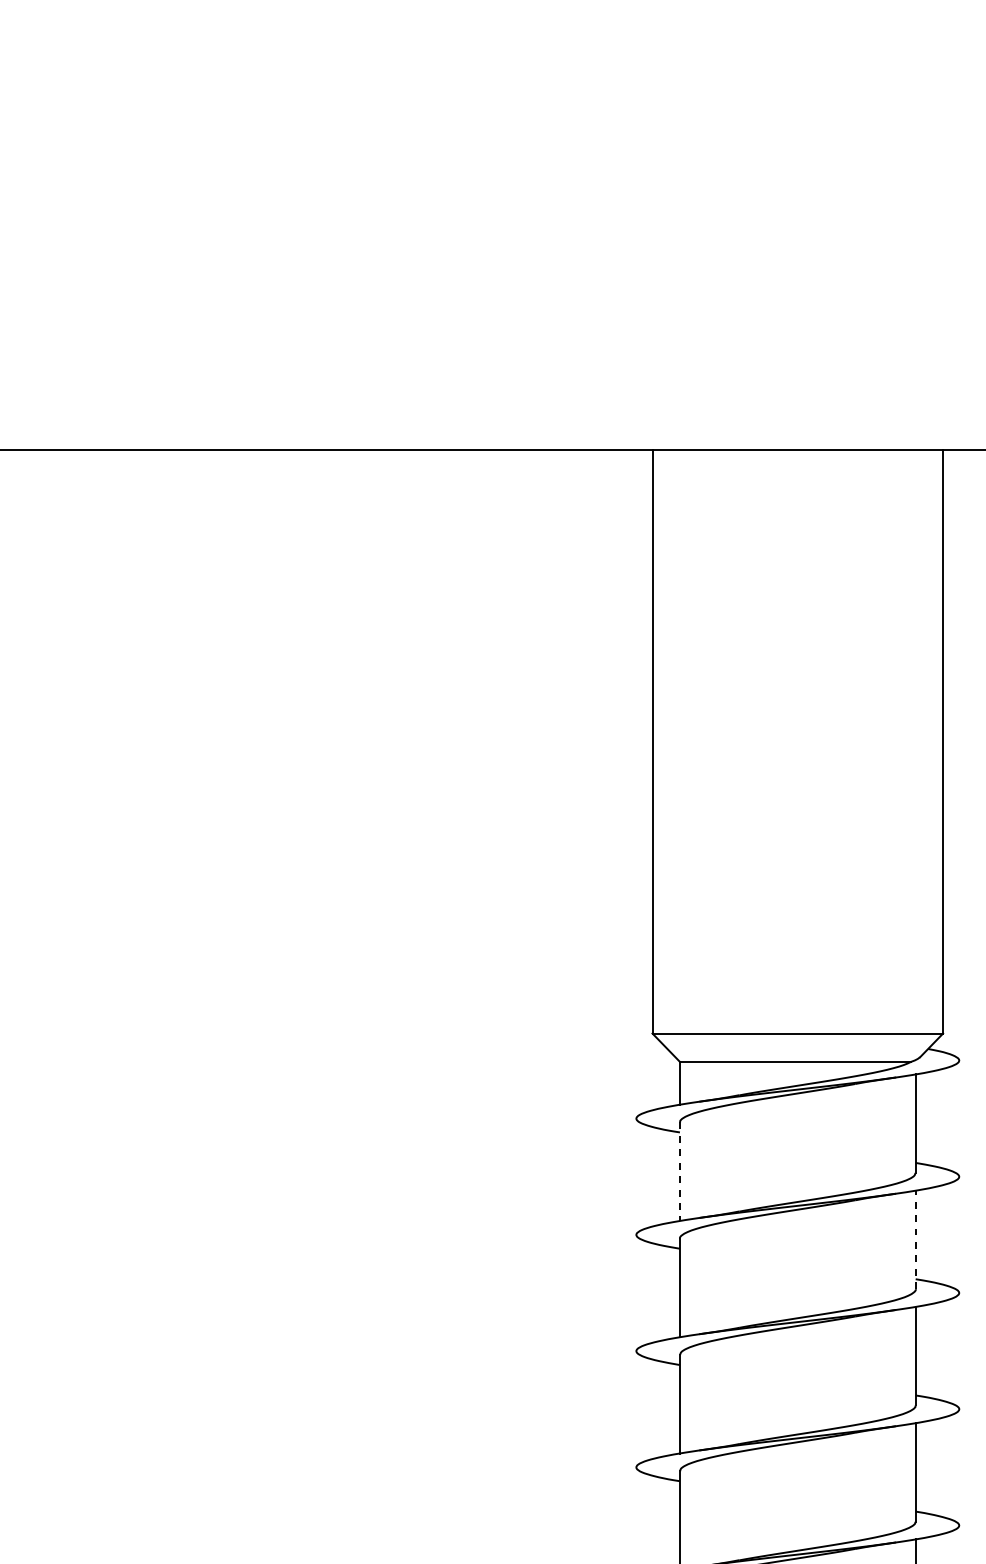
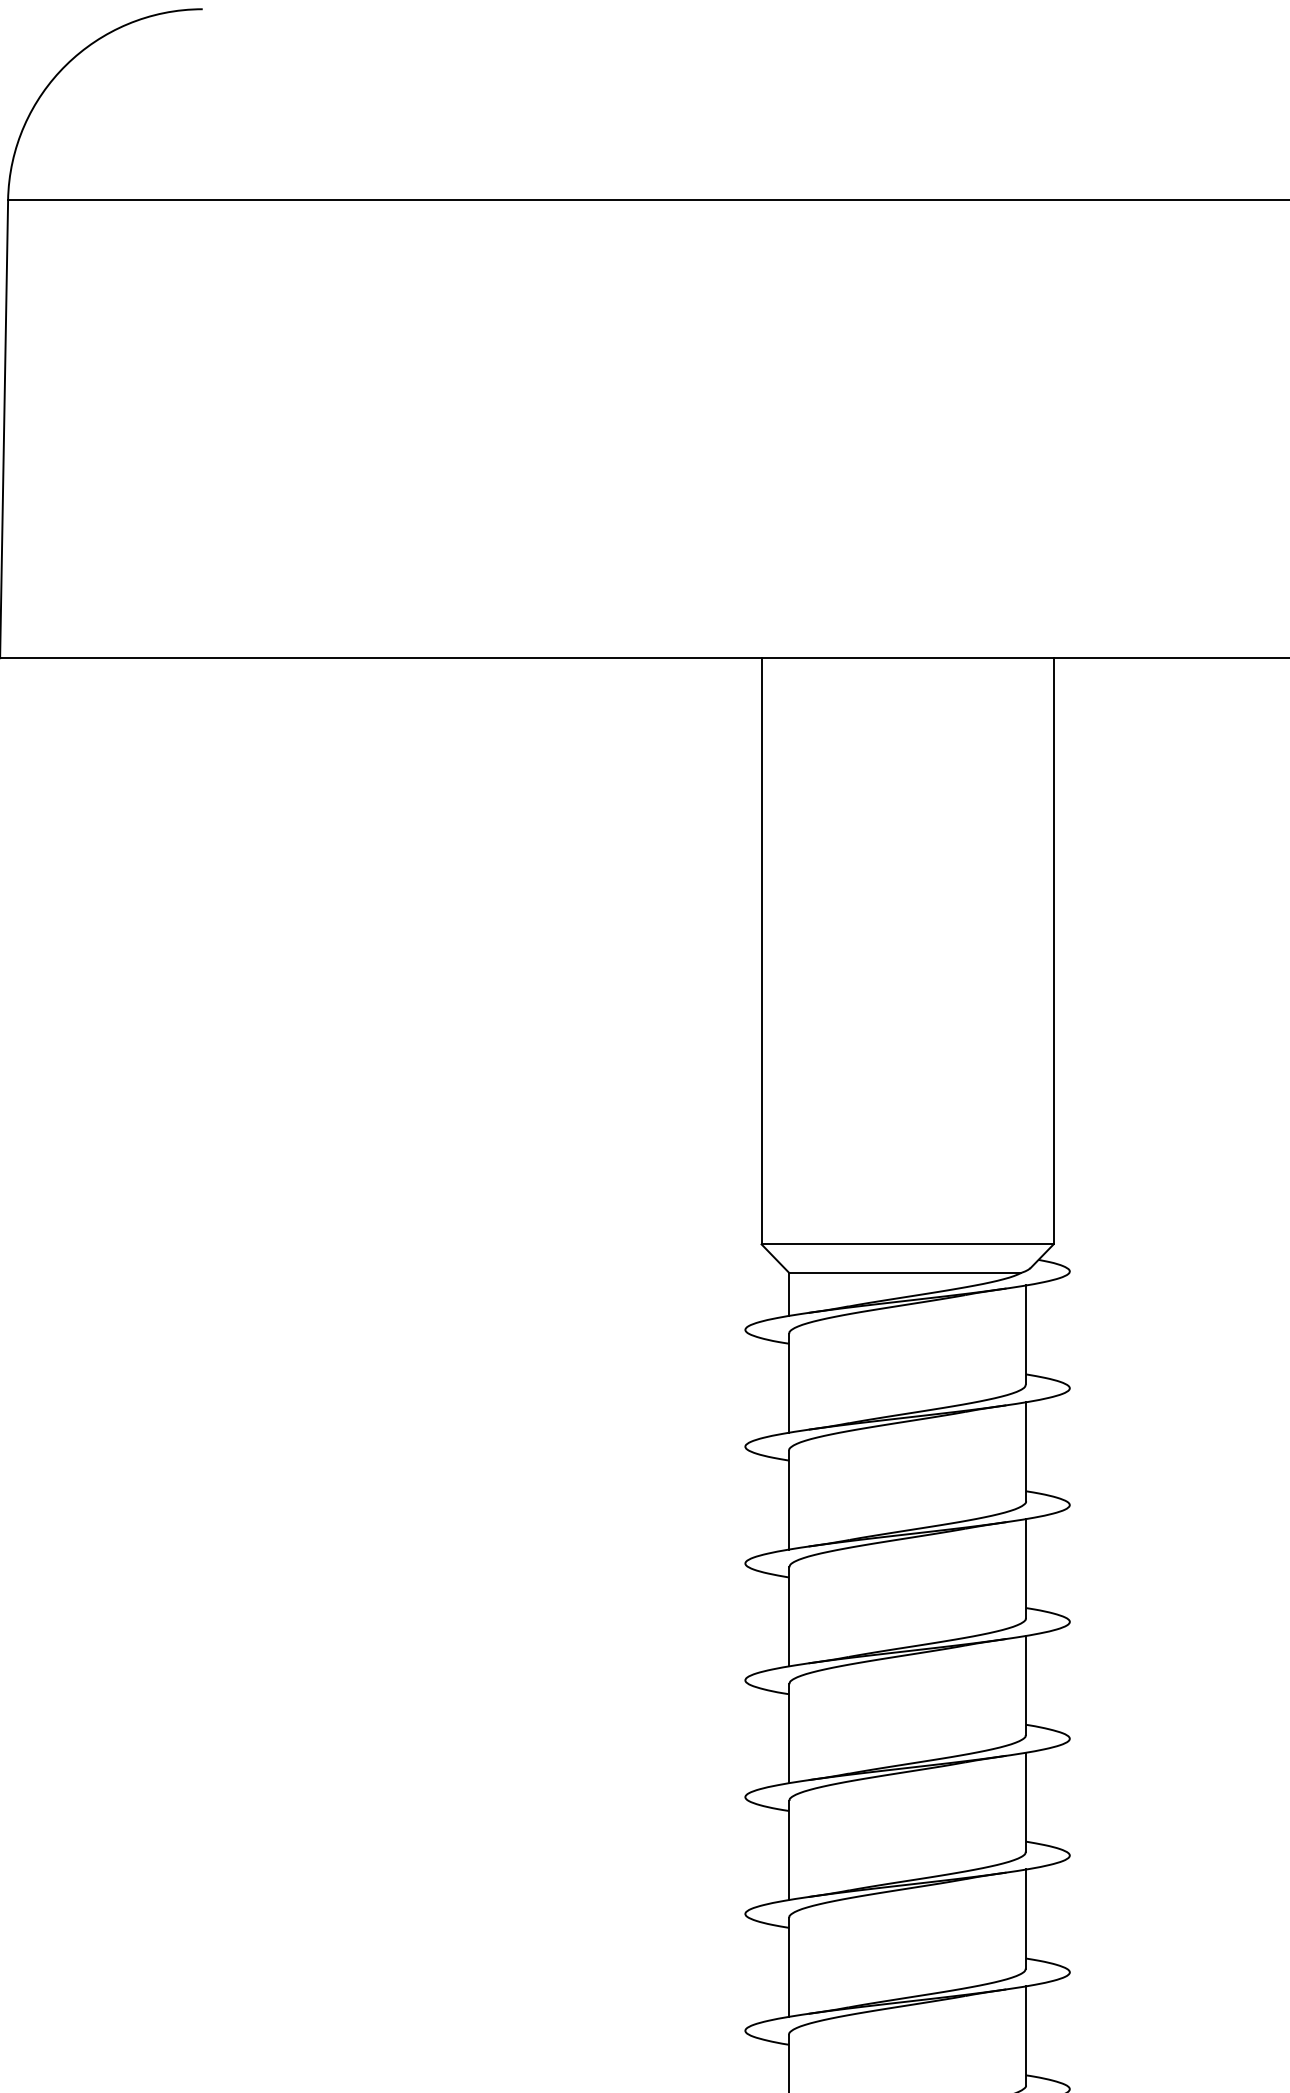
line: (680, 1171) -> (789, 1383), dashed -> solid
line: (916, 1239) -> (1026, 1451), dashed -> solid

